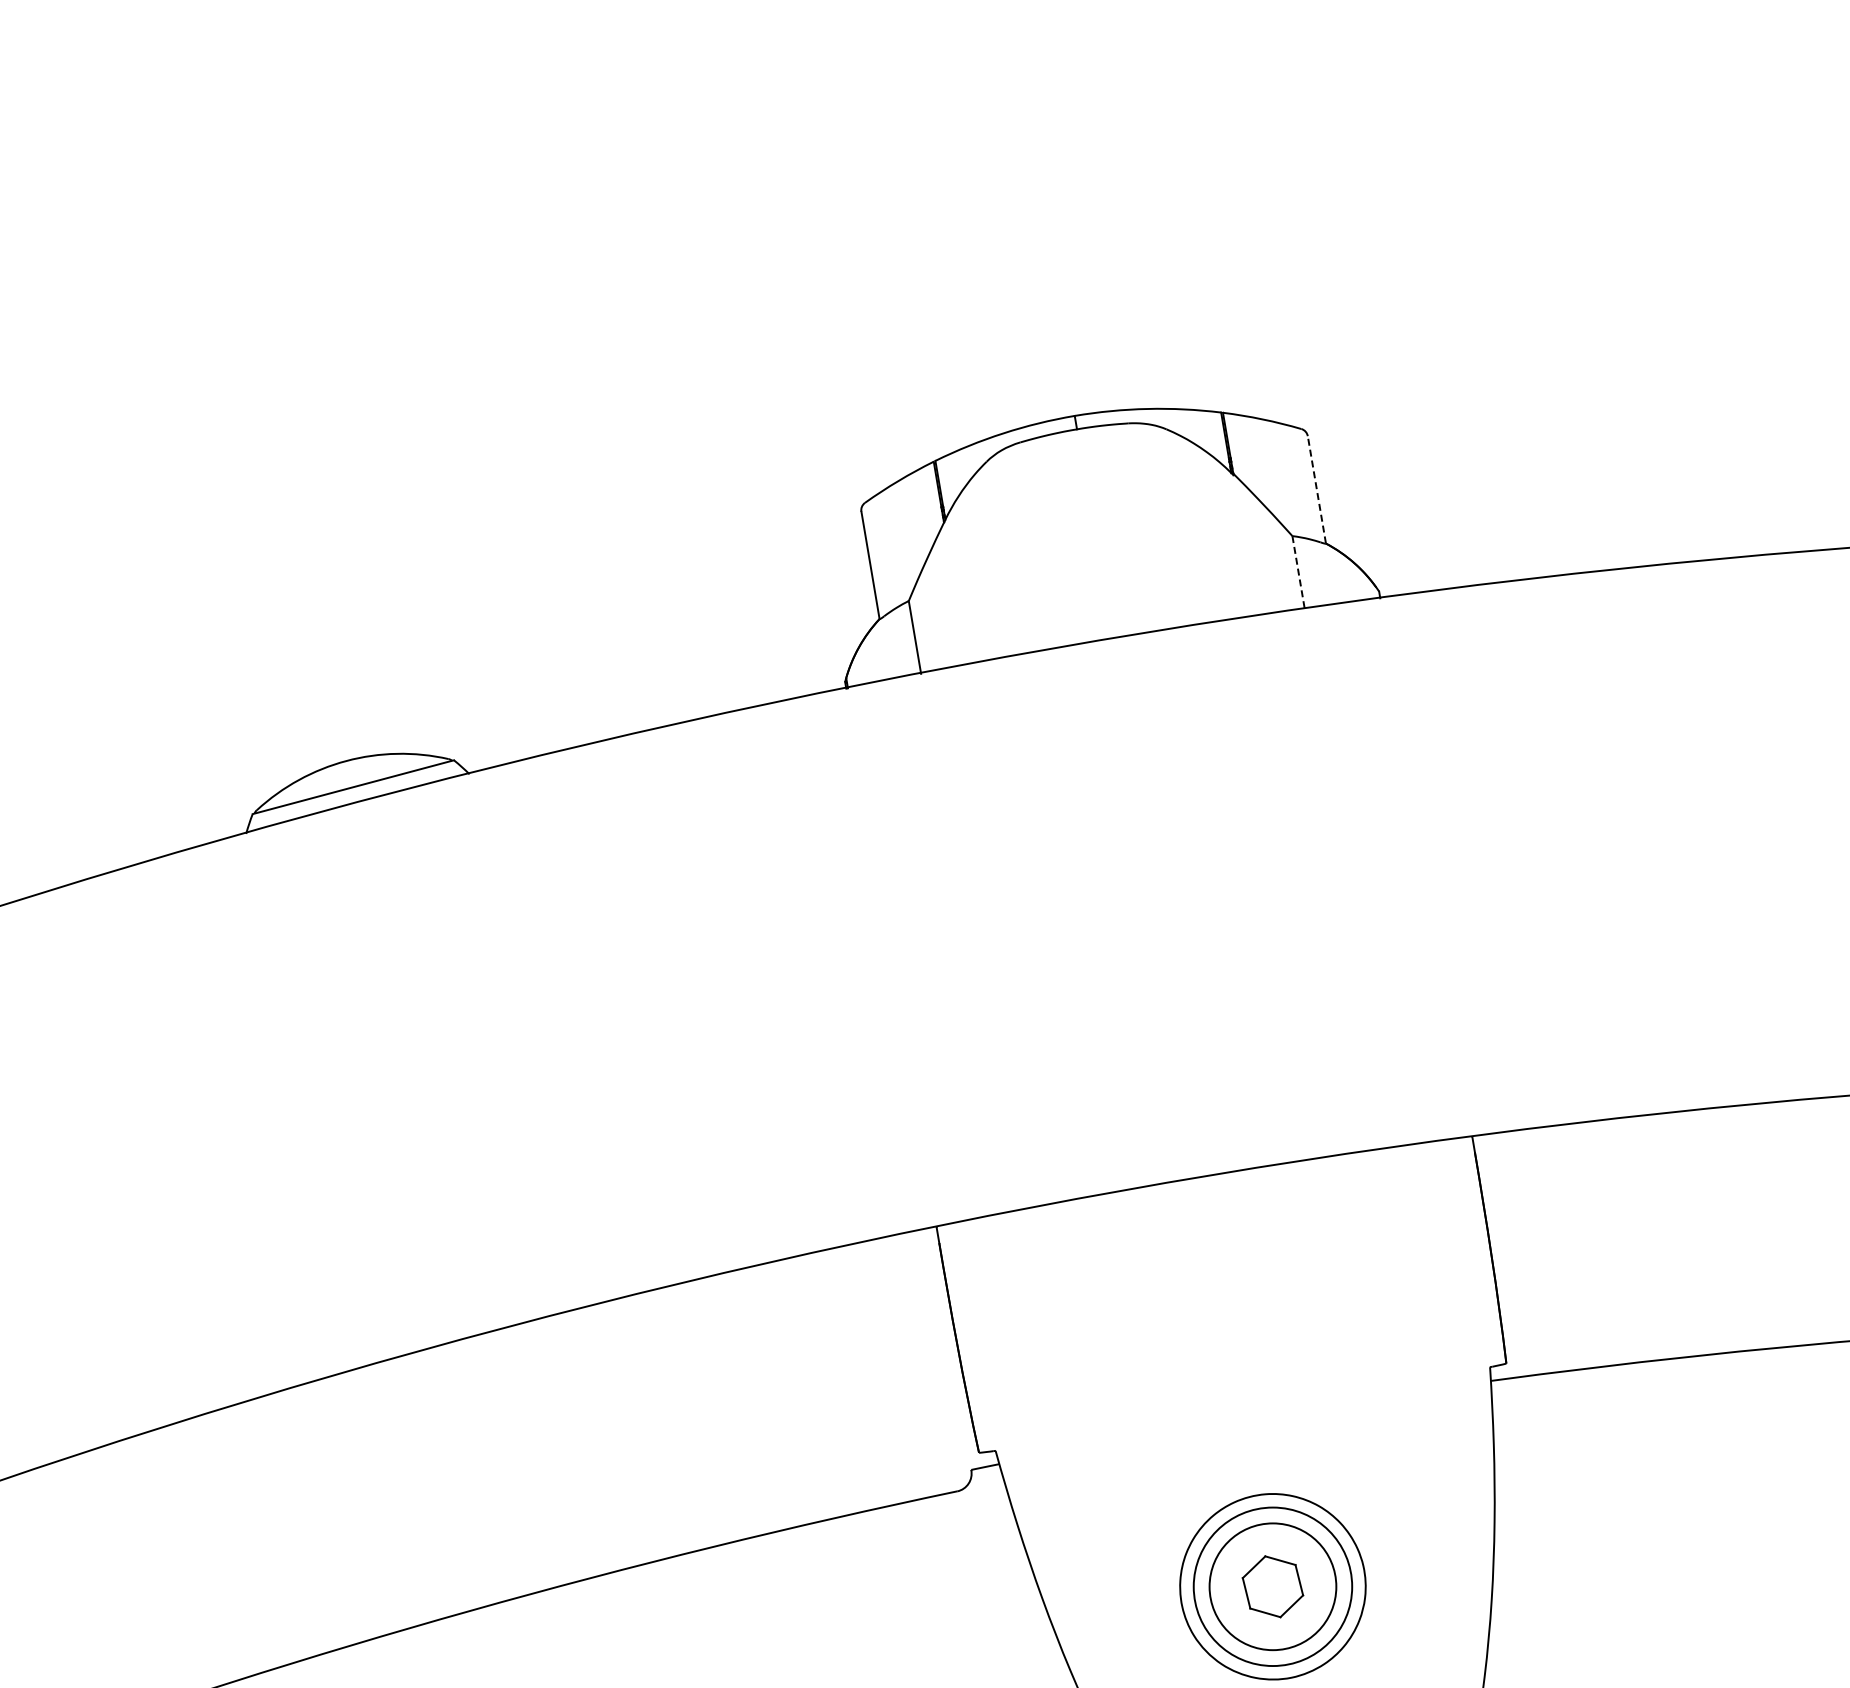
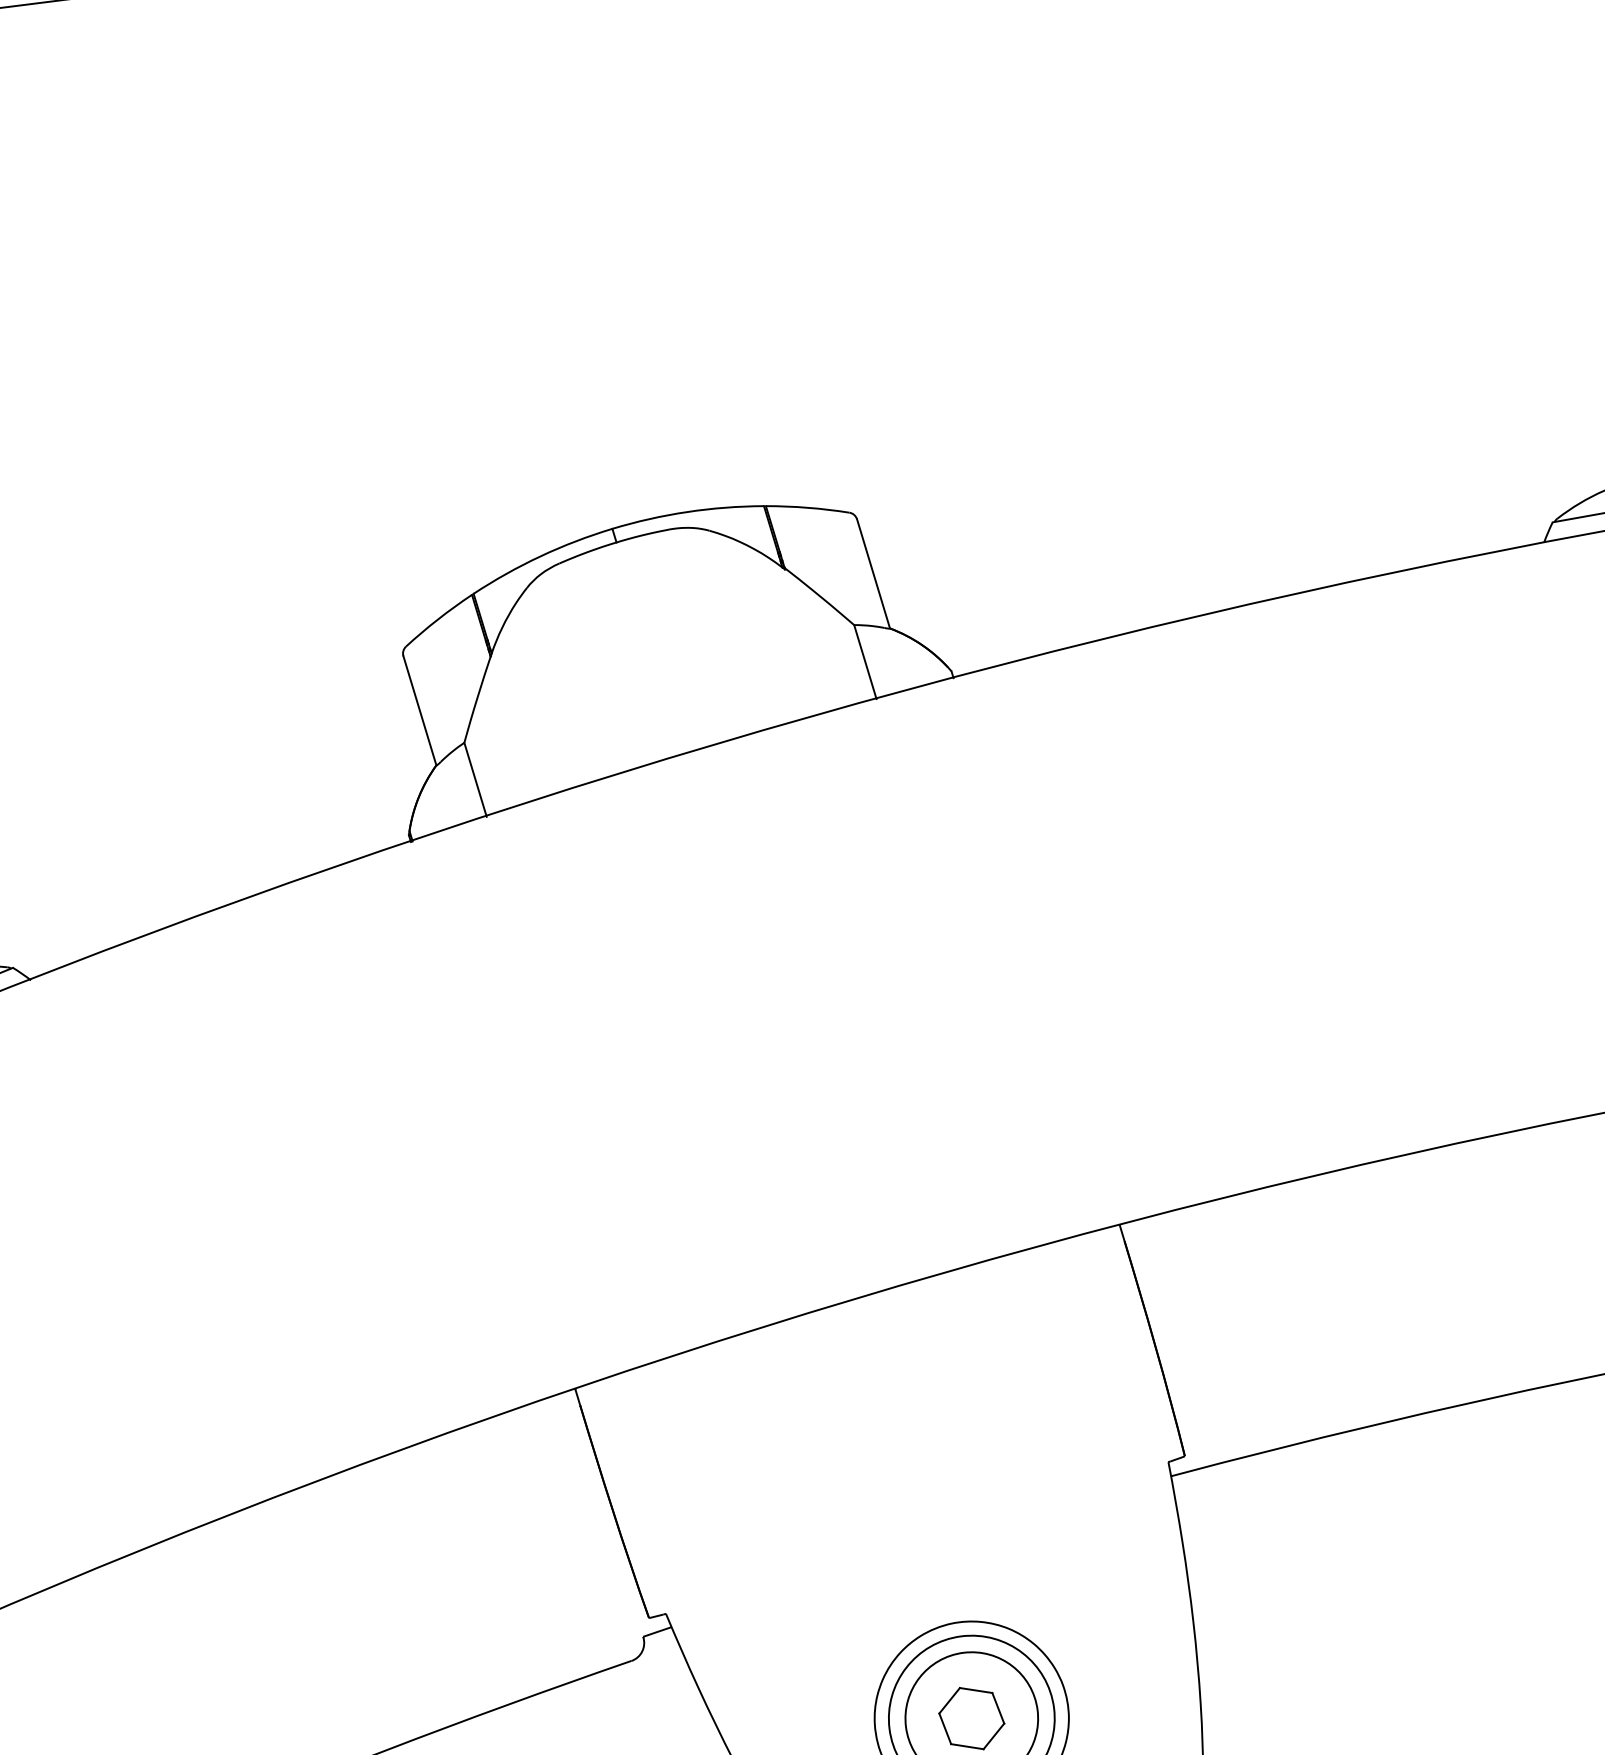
line: (1316, 489) -> (873, 573), dashed -> solid
line: (1298, 572) -> (865, 662), dashed -> solid

